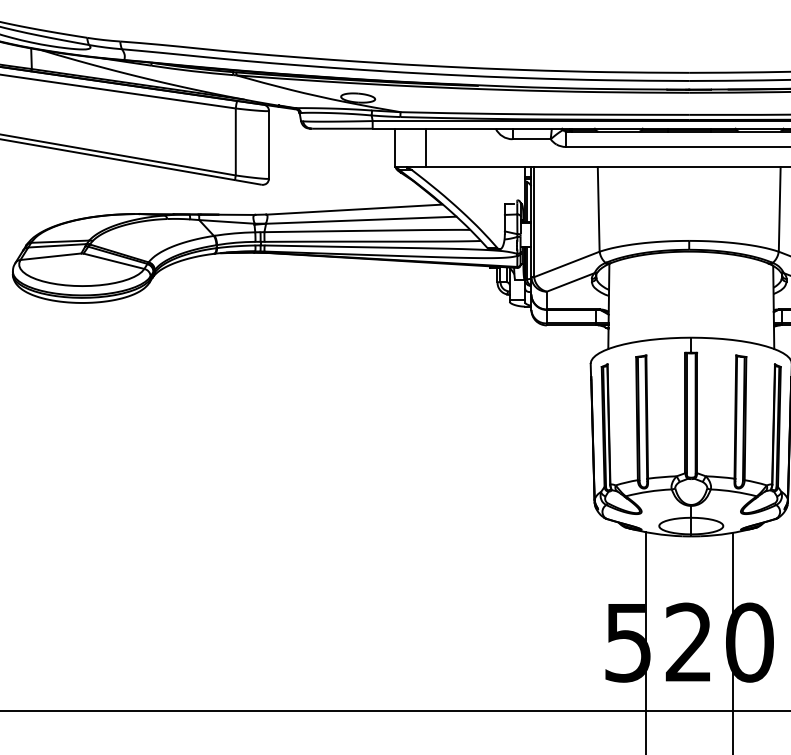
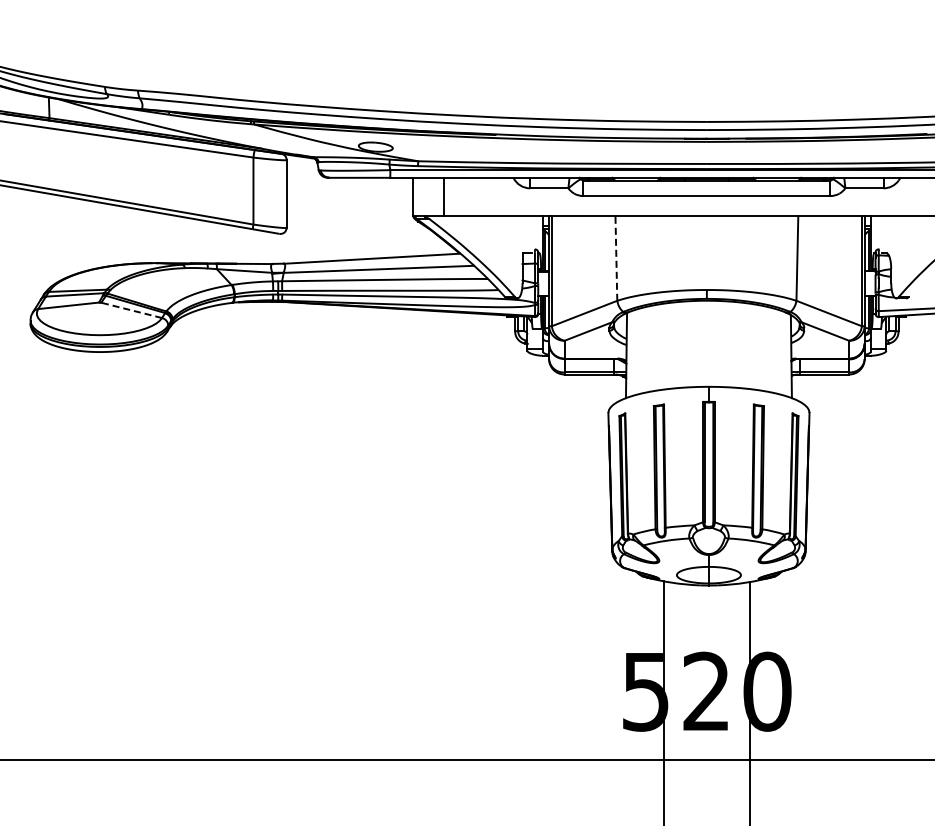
line: (598, 209) -> (616, 258), solid -> dashed
line: (112, 261) -> (130, 310), solid -> dashed

